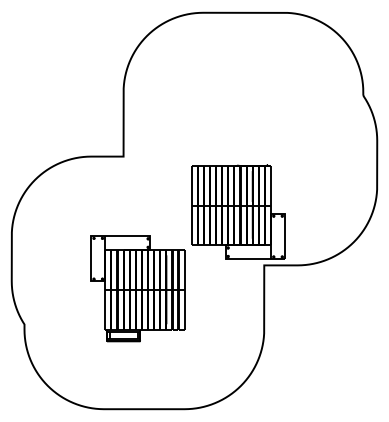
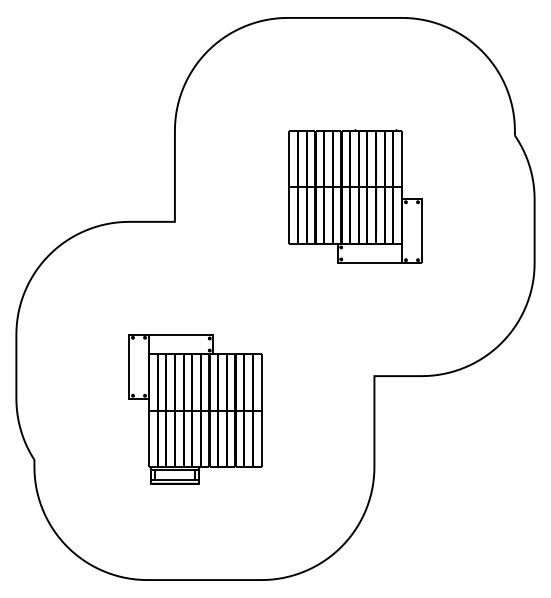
part: (238, 212) -> (355, 196), moved

